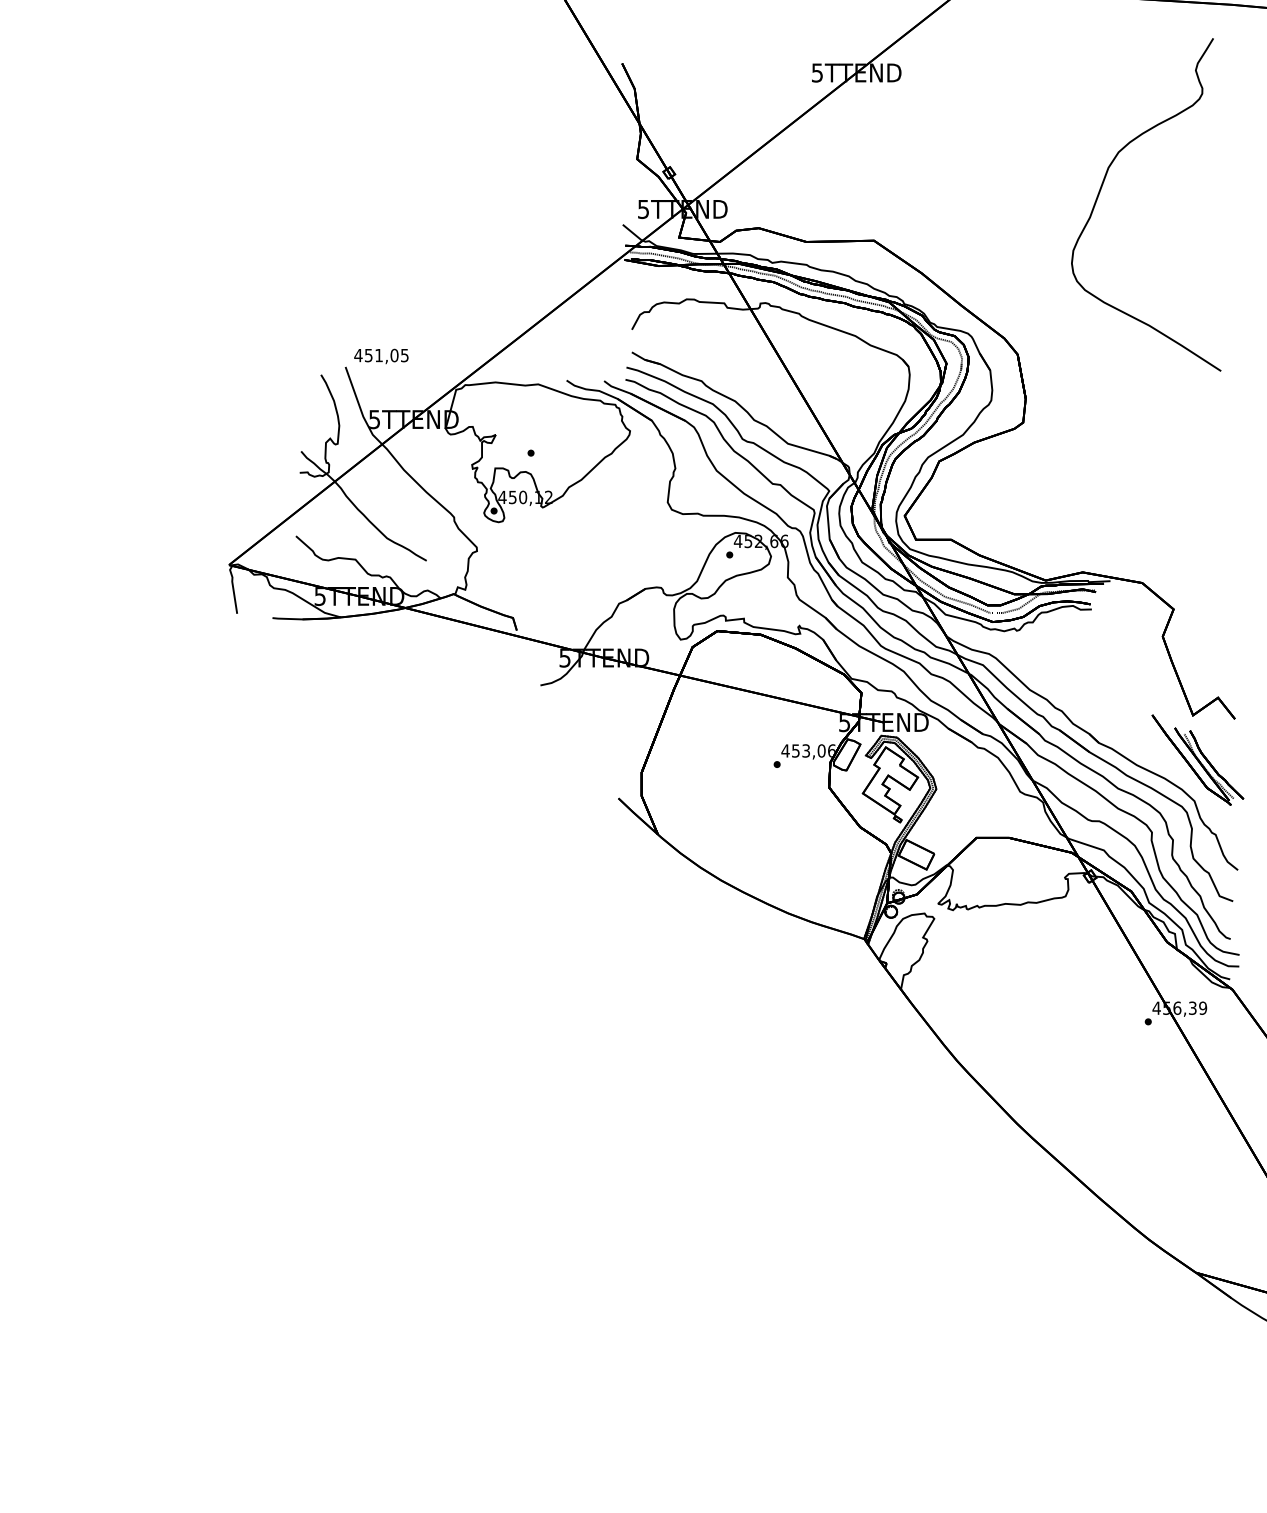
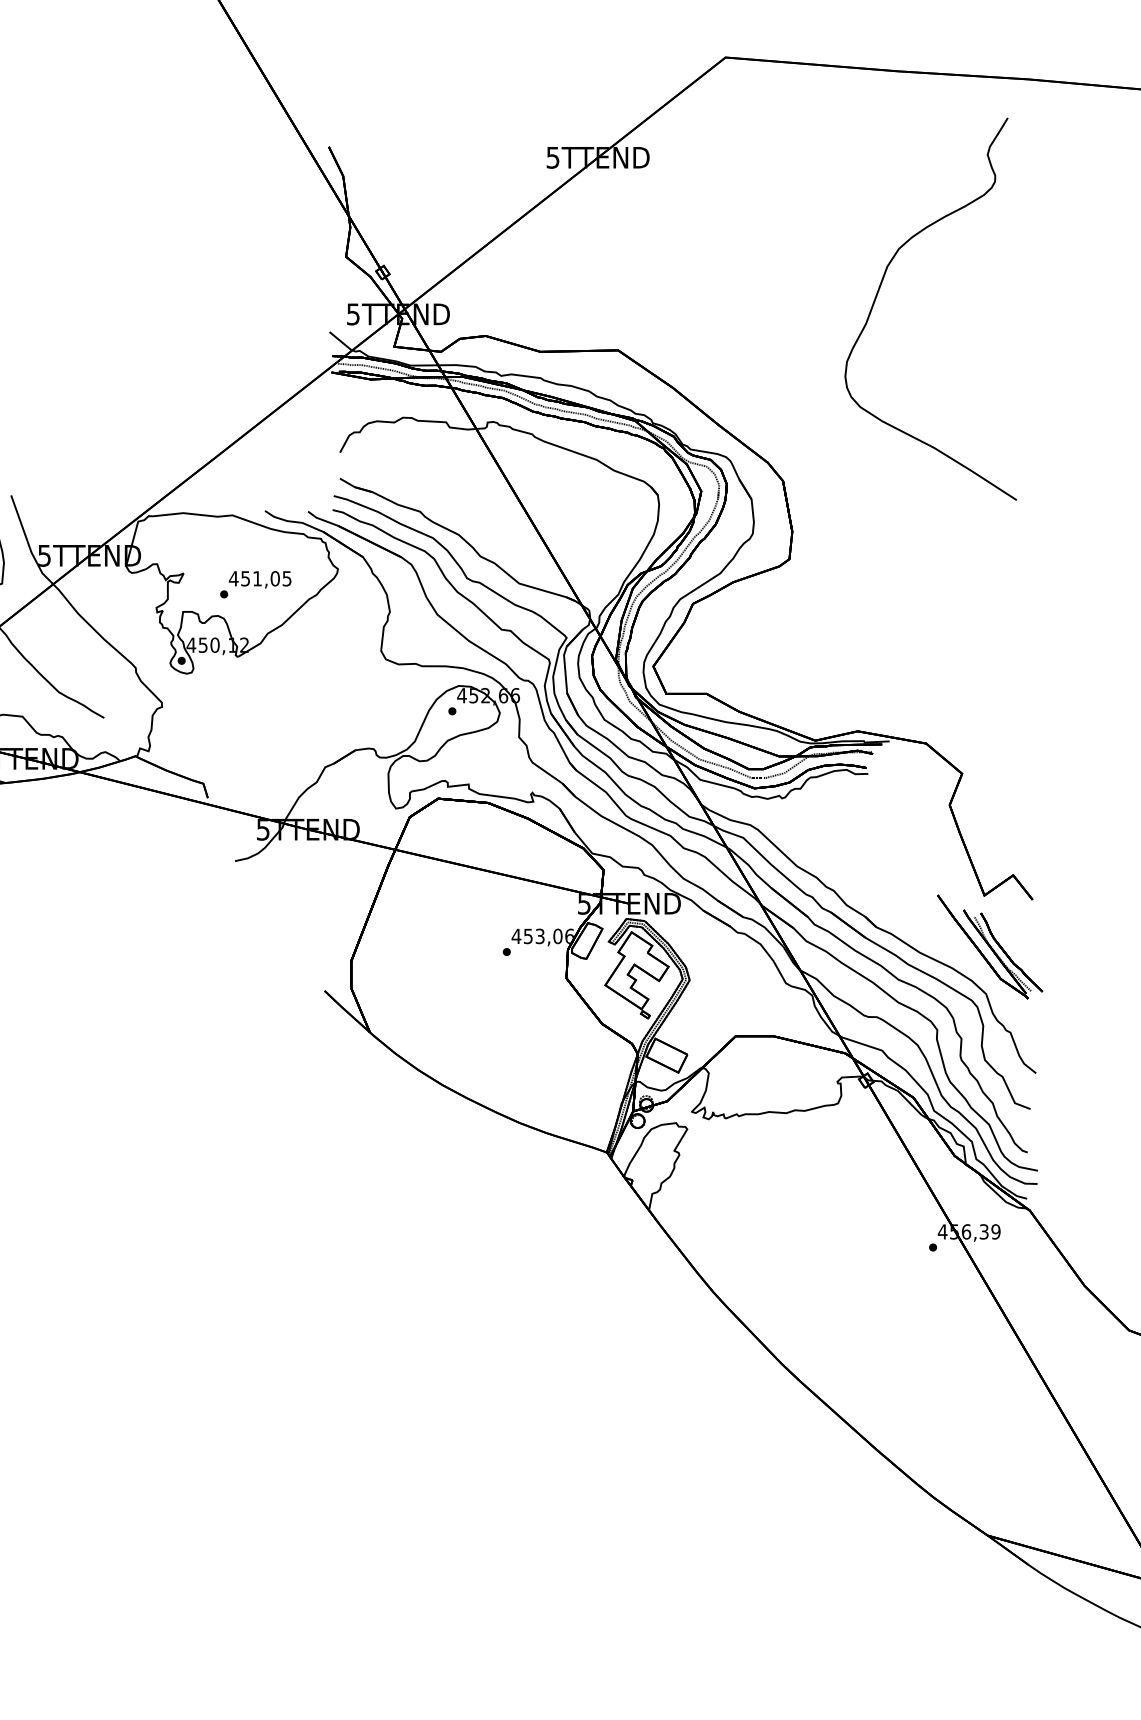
text: (381, 356) -> (260, 579), moved

